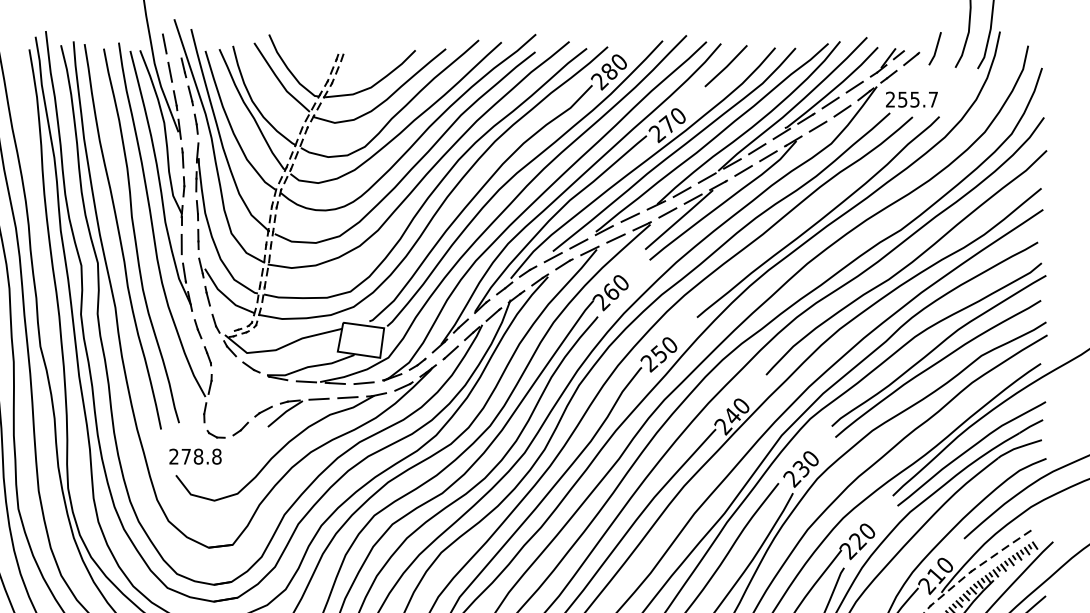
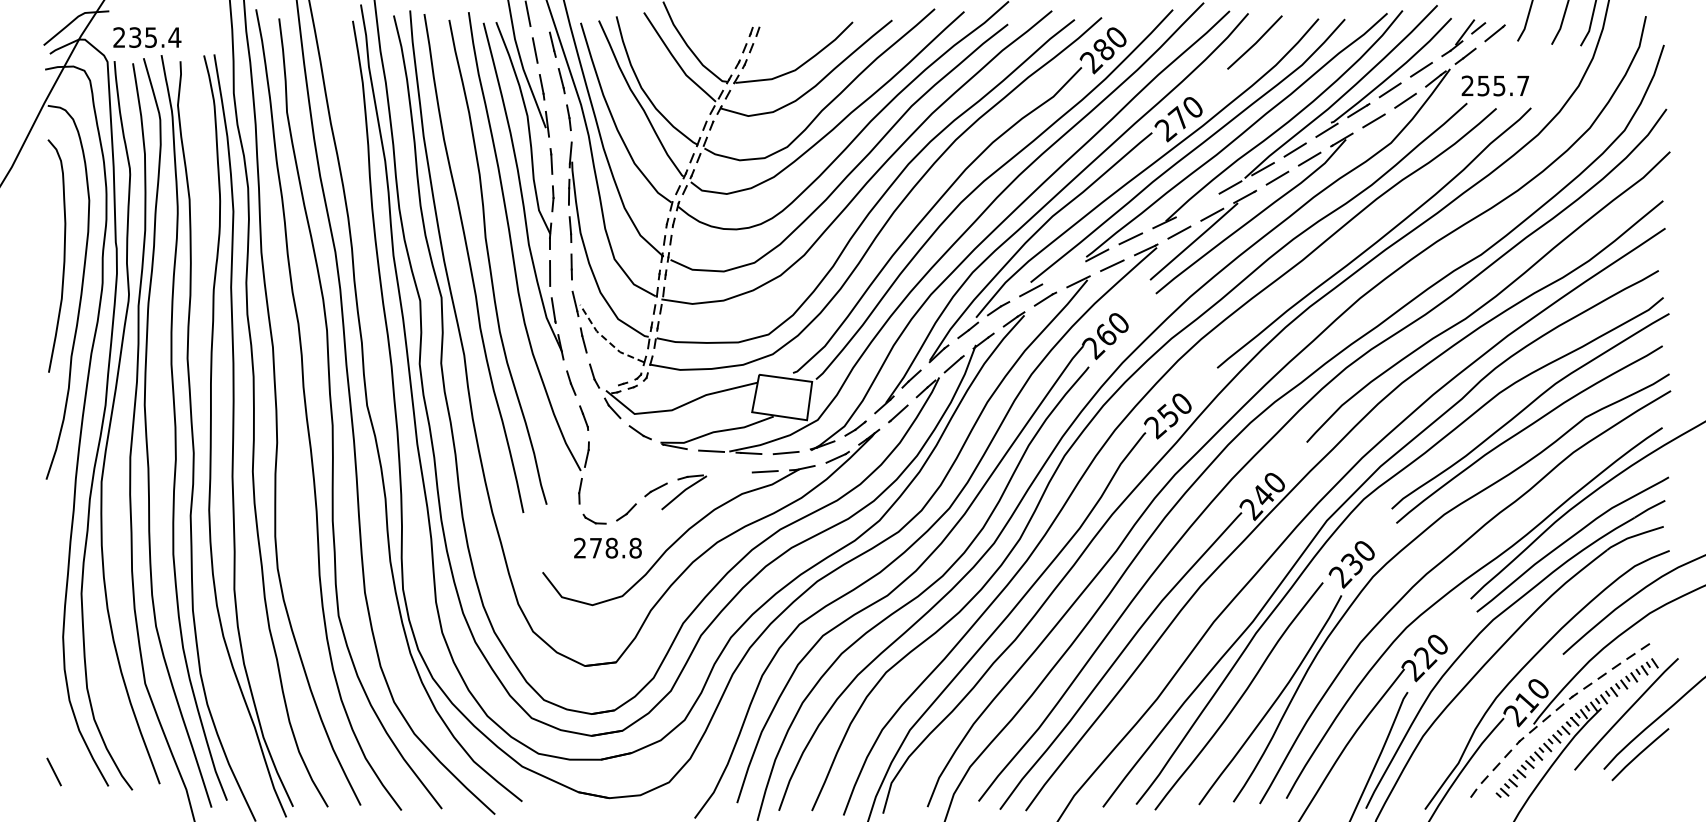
line: (681, 191) -> (1197, 205), removed
line: (579, 243) -> (1064, 272), removed
line: (225, 295) -> (606, 339), solid -> dashed
line: (318, 399) -> (727, 473), removed
text: (195, 456) -> (607, 547), moved

